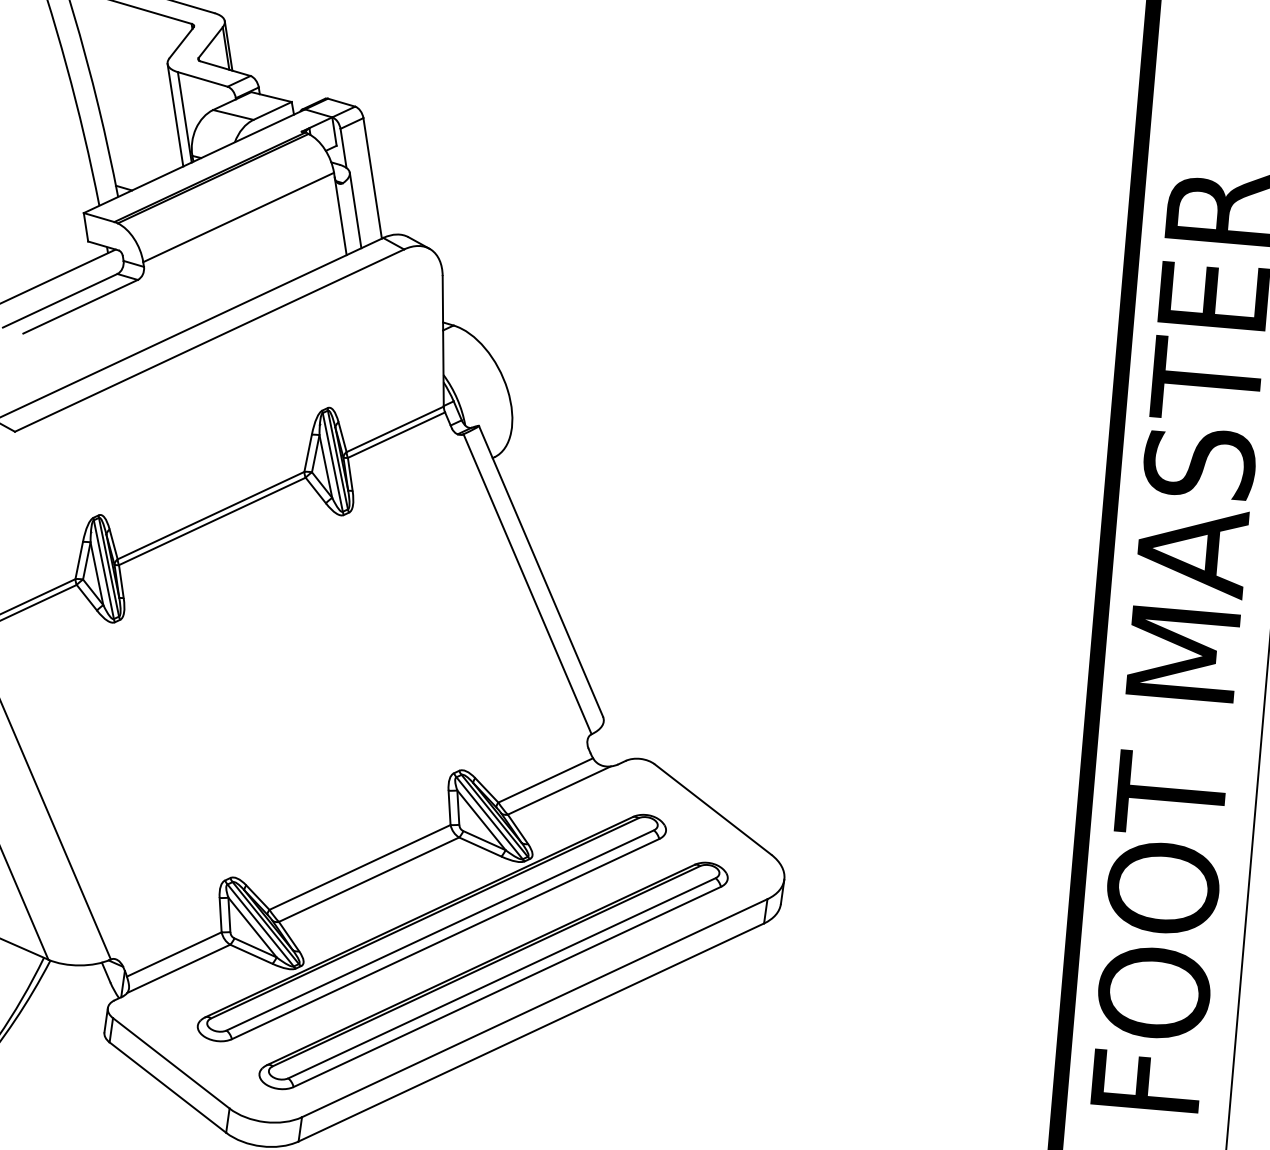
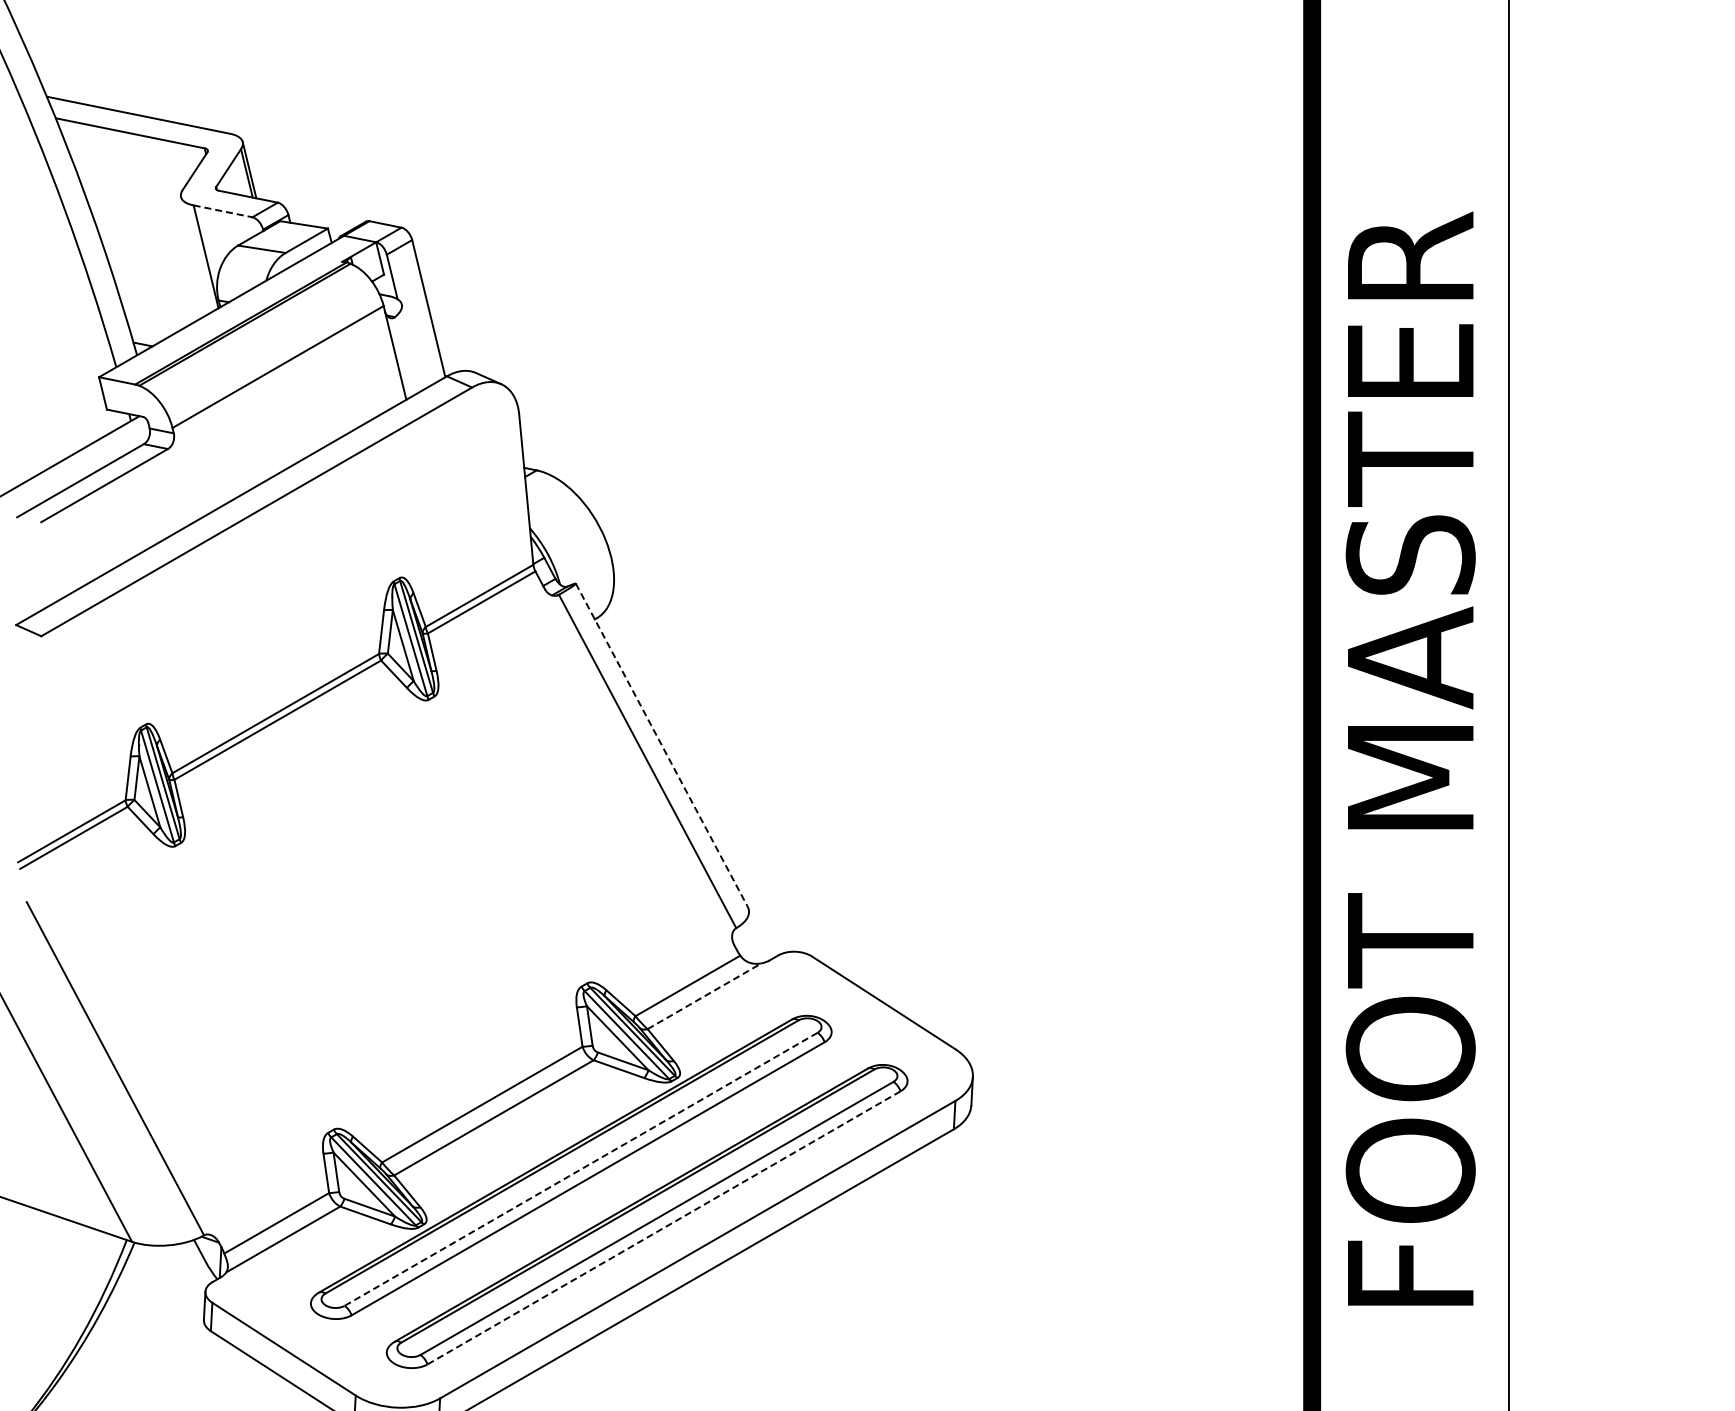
line: (203, 79) -> (223, 211), solid -> dashed
line: (175, 115) -> (195, 255), removed
line: (354, 210) -> (411, 347), removed
line: (540, 571) -> (661, 745), solid -> dashed
line: (559, 790) -> (704, 996), solid -> dashed
line: (439, 930) -> (580, 1169), solid -> dashed
line: (506, 987) -> (663, 1228), solid -> dashed

